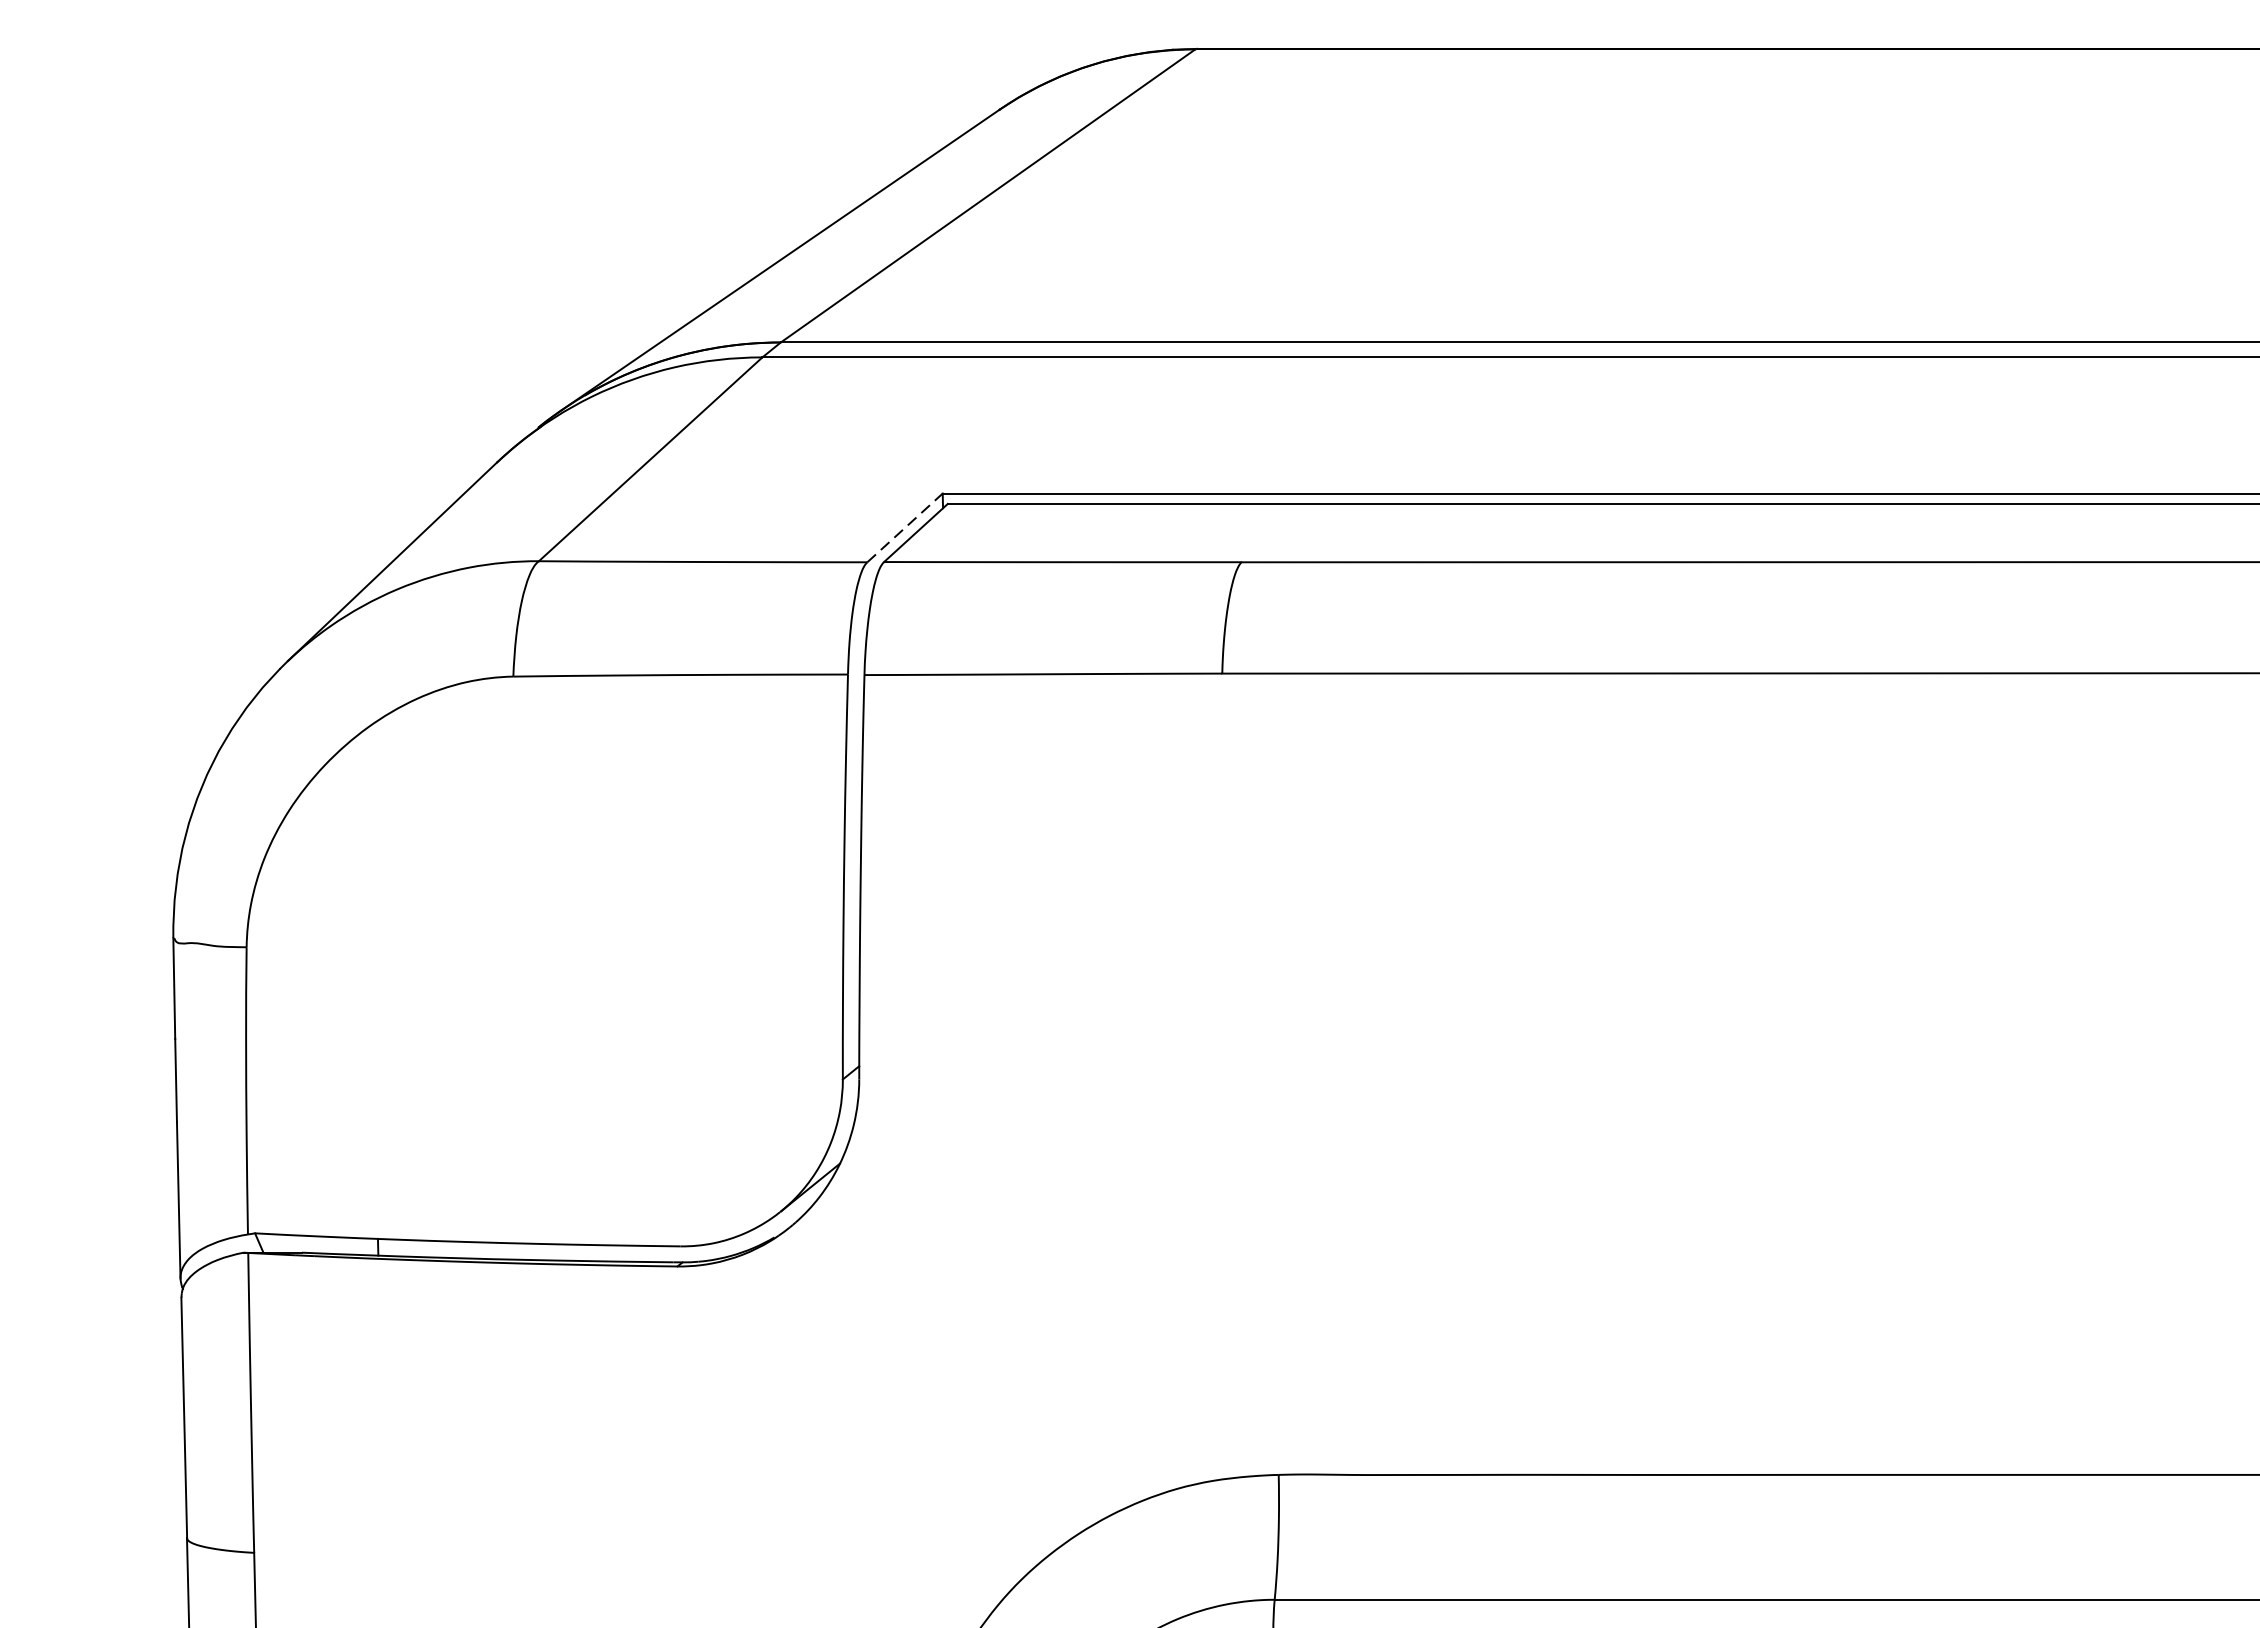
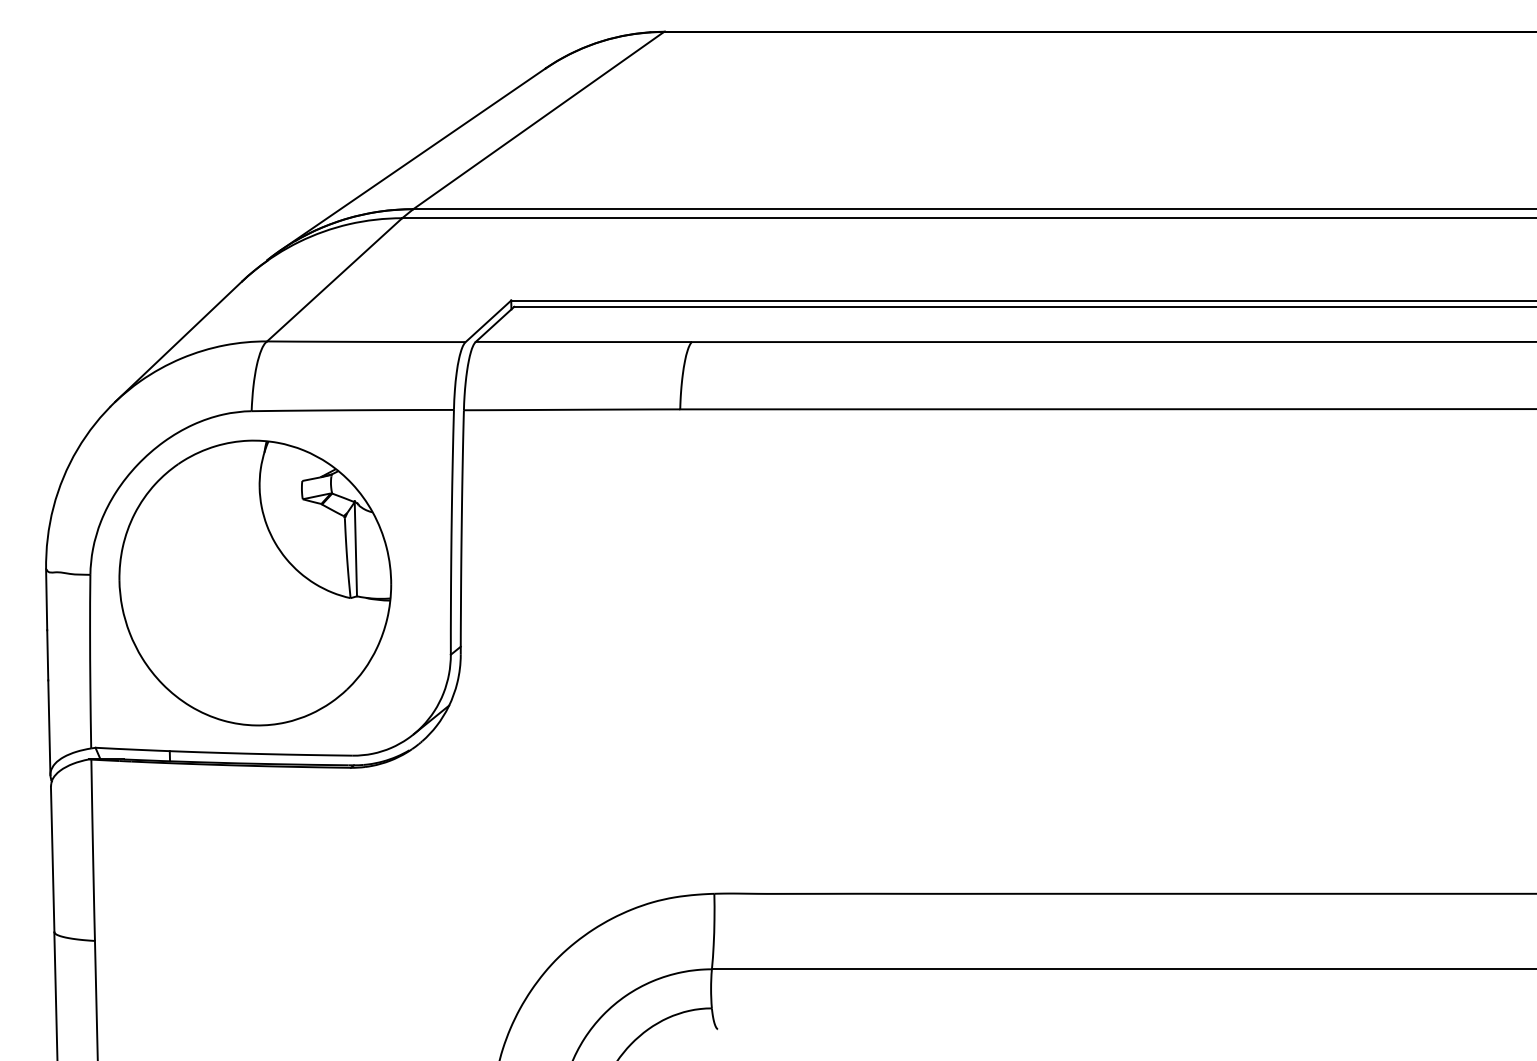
line: (905, 528) -> (488, 321), dashed -> solid
part: (519, 959) -> (255, 582), added

